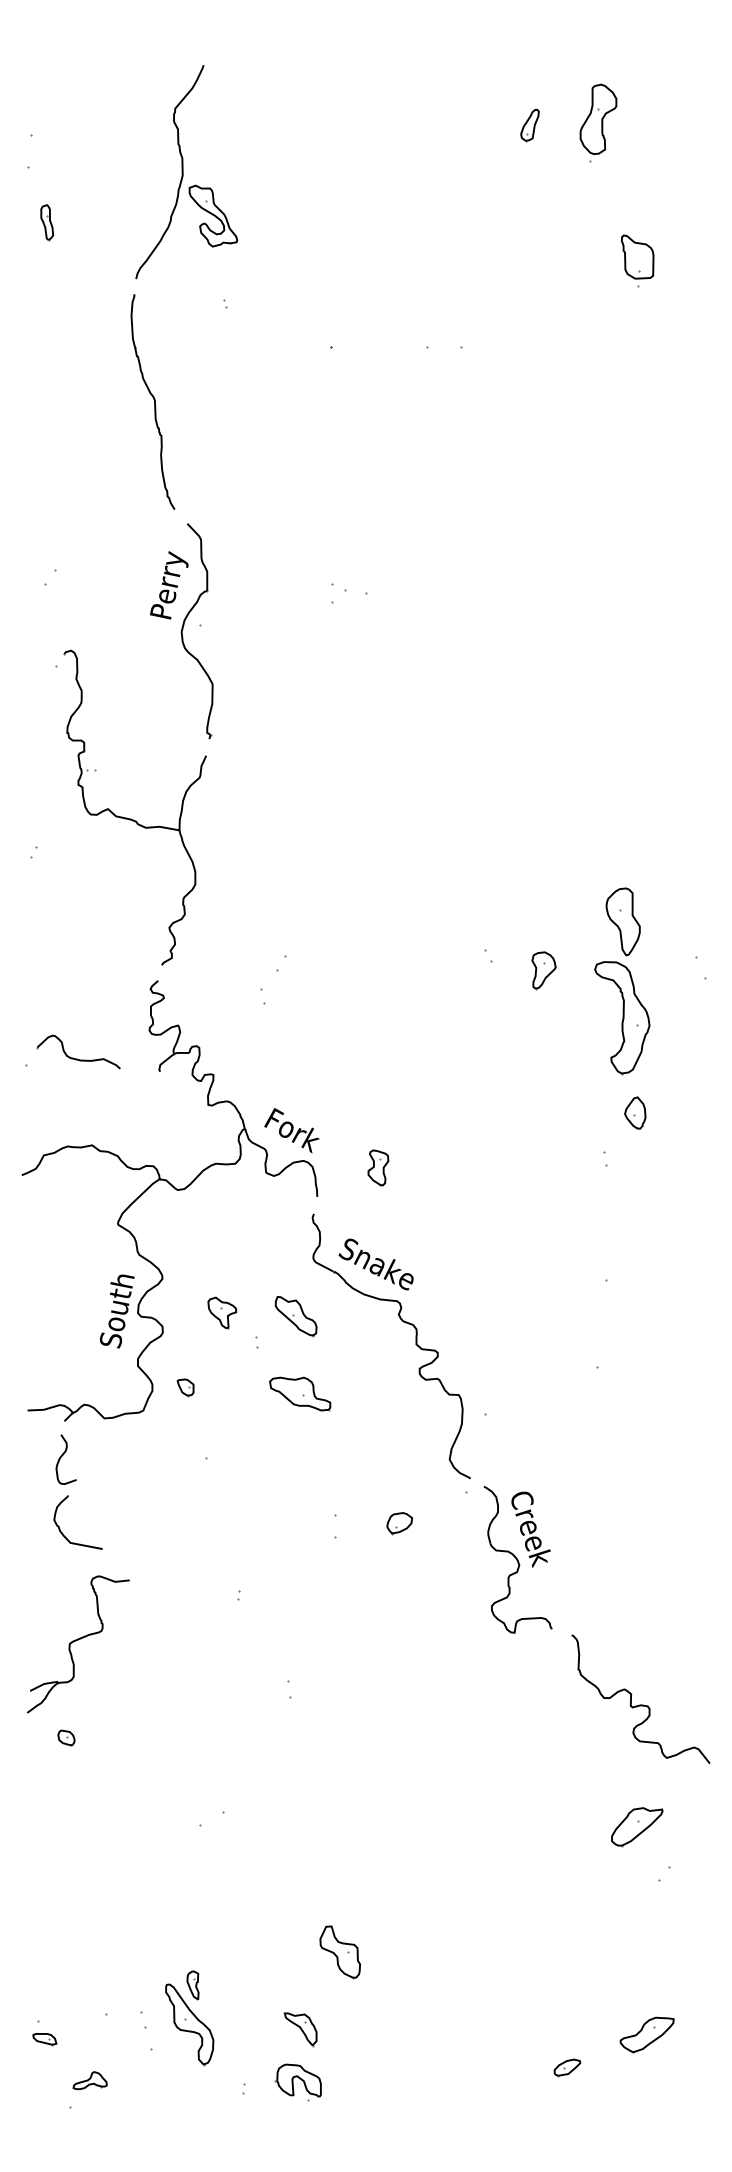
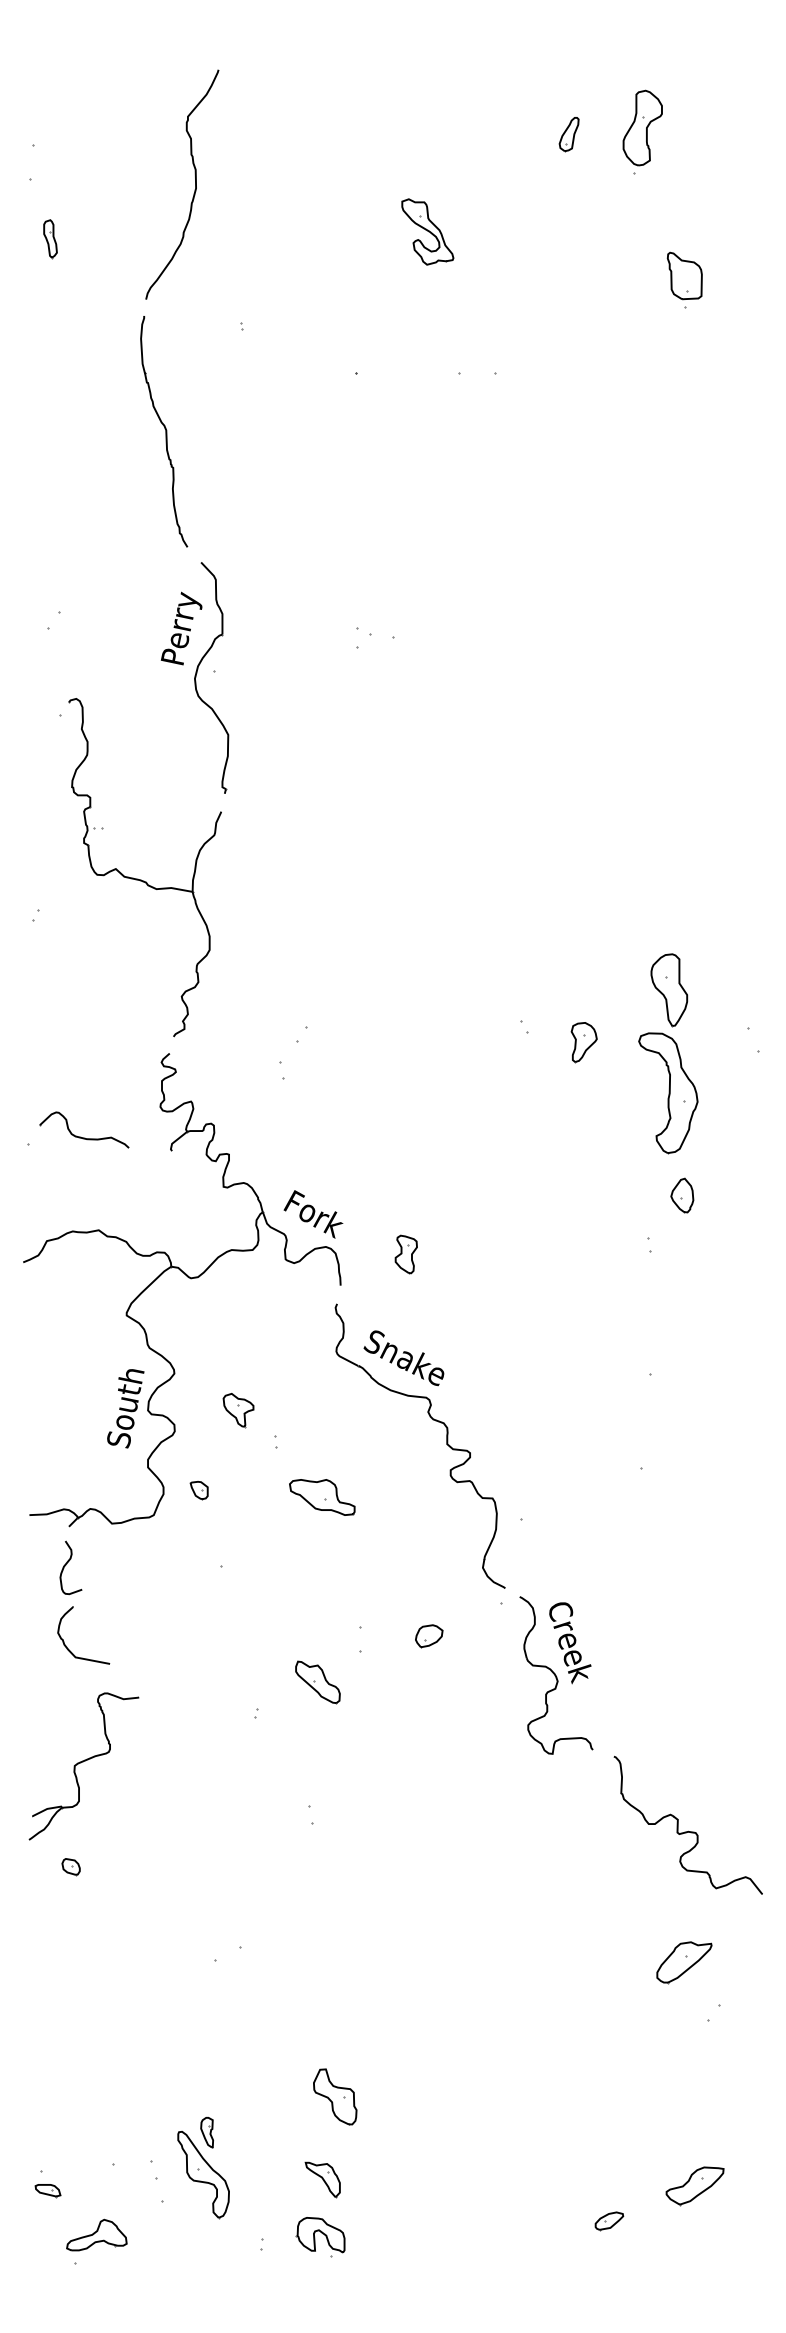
part: (213, 215) -> (427, 231), moved
part: (295, 1316) -> (317, 1682), moved
part: (339, 1952) -> (334, 2097), moved
part: (89, 2080) -> (95, 2234), size x1.67

